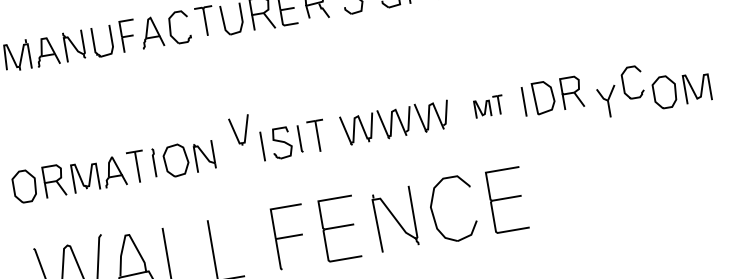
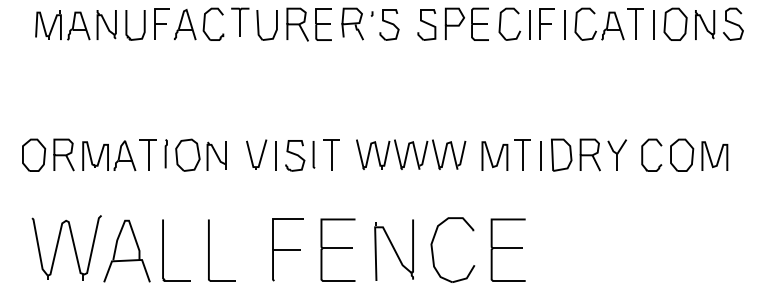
part: (681, 88) -> (699, 154), moved
part: (607, 101) -> (616, 154), moved
part: (488, 106) -> (505, 154), size x1.67
part: (240, 130) -> (256, 154), moved

